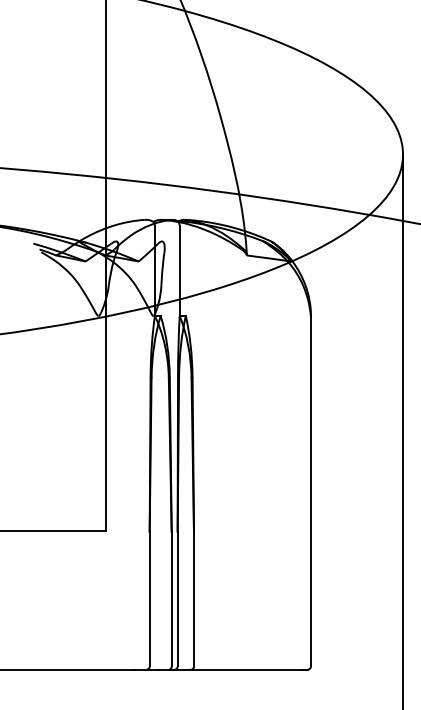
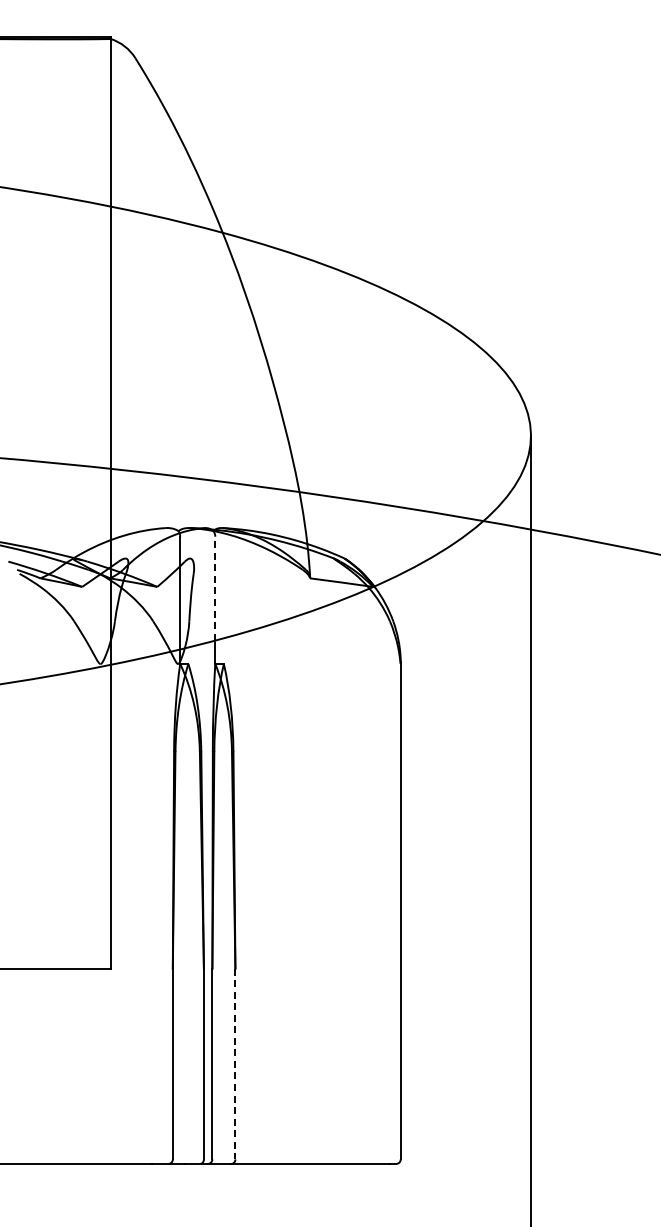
line: (179, 262) -> (215, 588), solid -> dashed
line: (194, 599) -> (235, 1064), solid -> dashed

